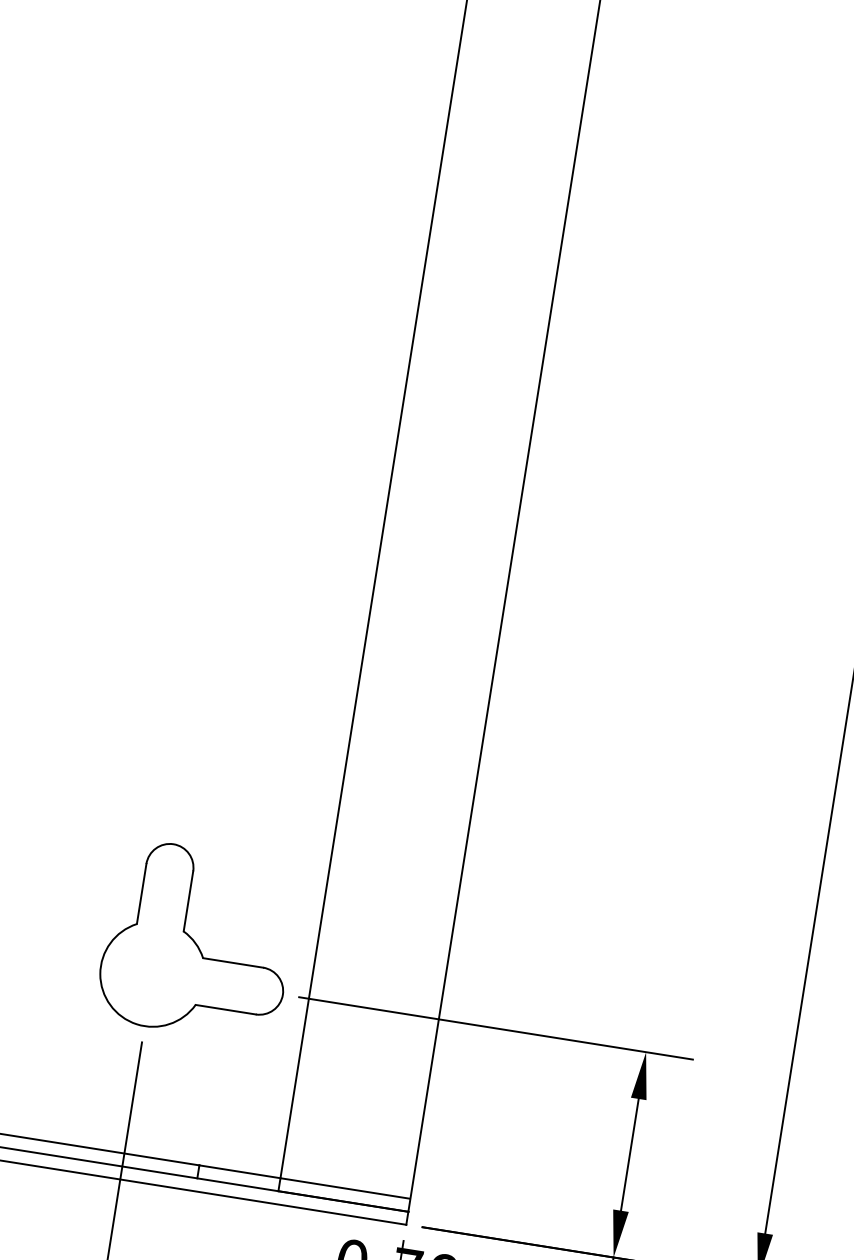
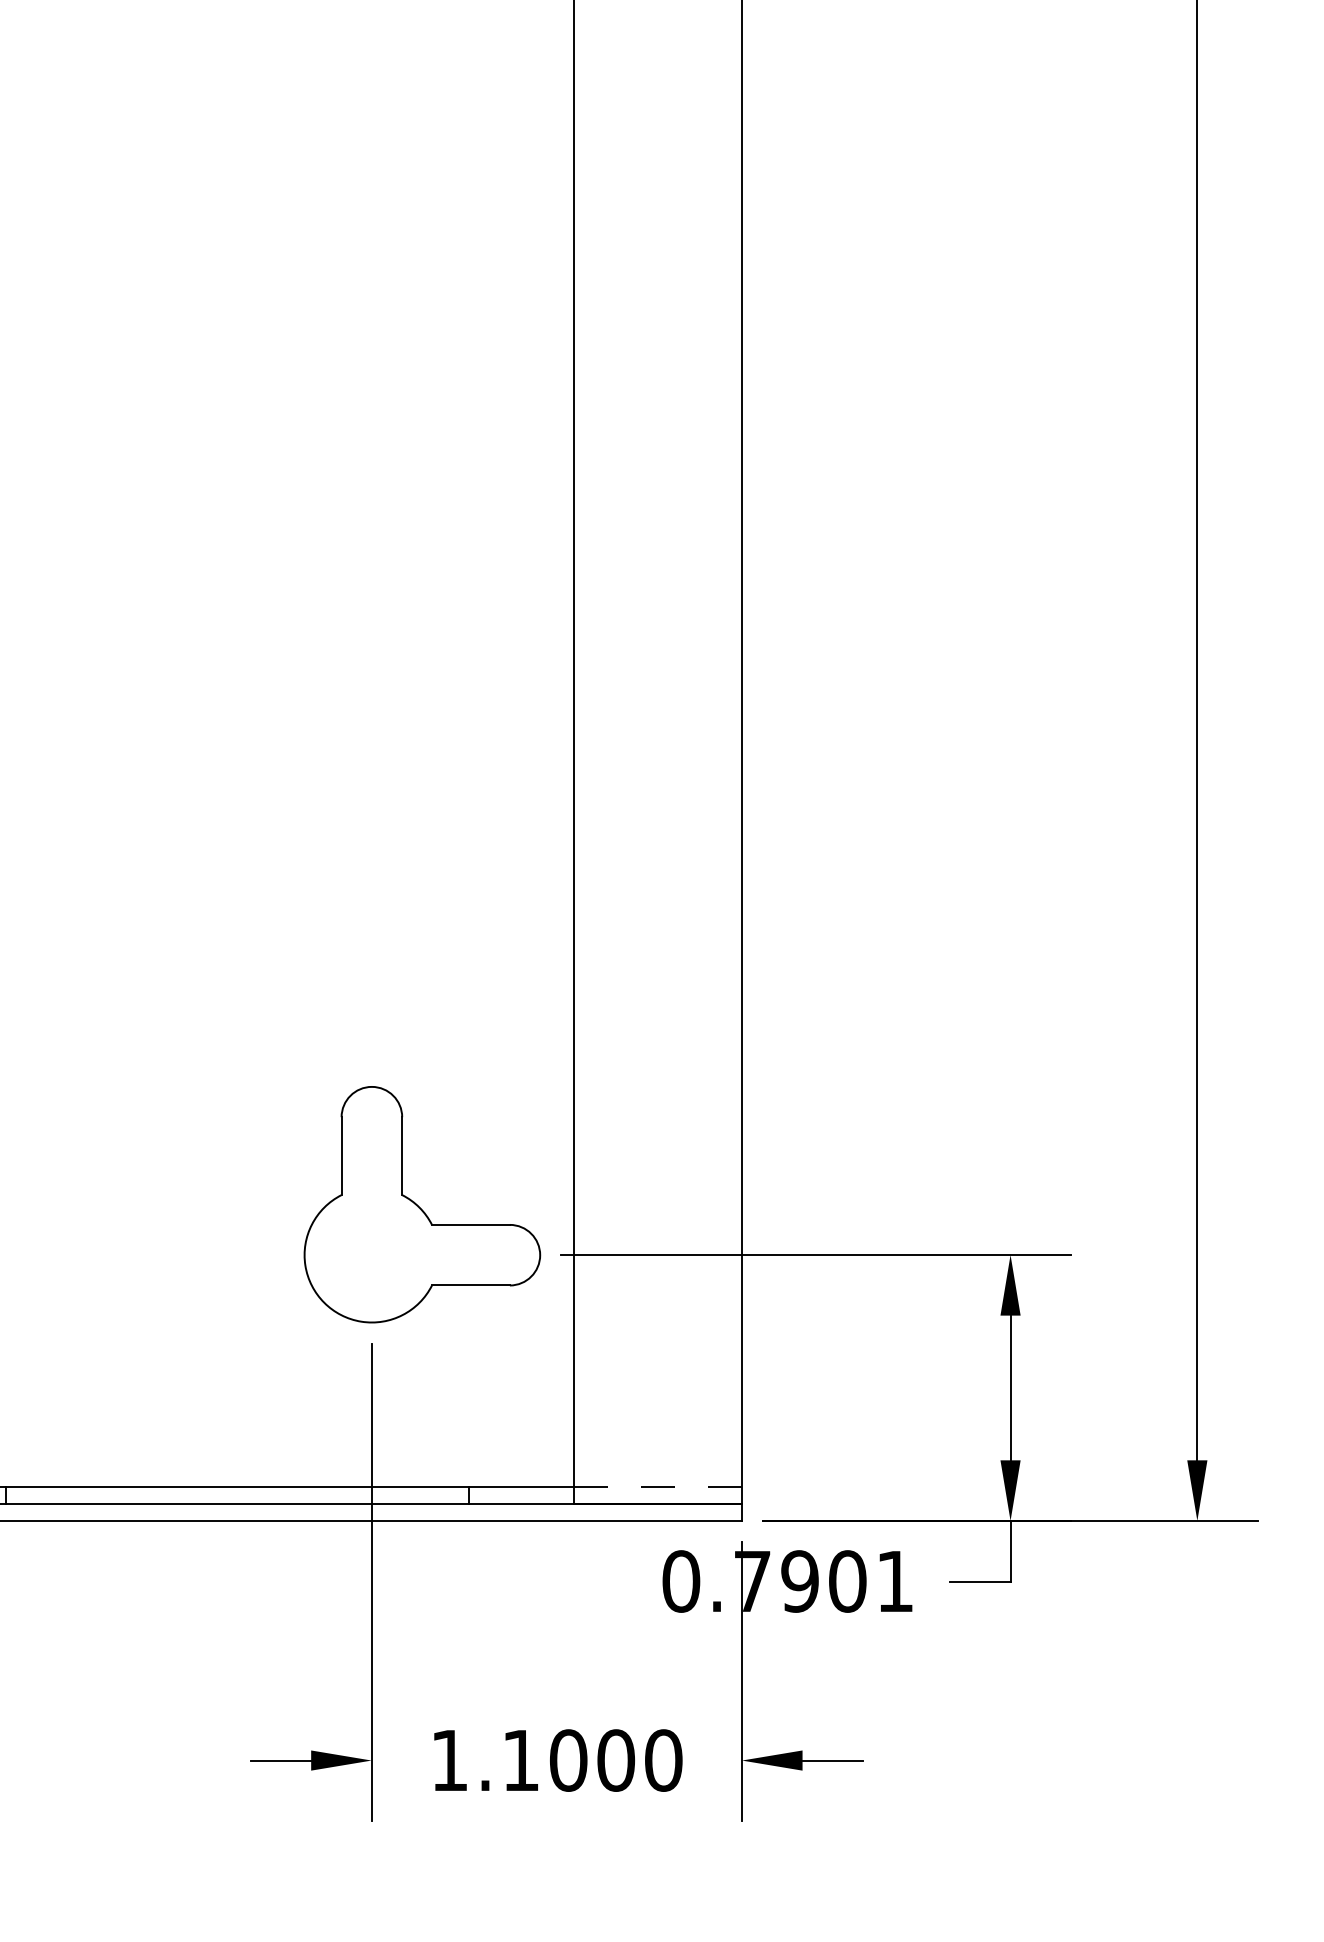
line: (345, 1188) -> (658, 1487), solid -> dashed

